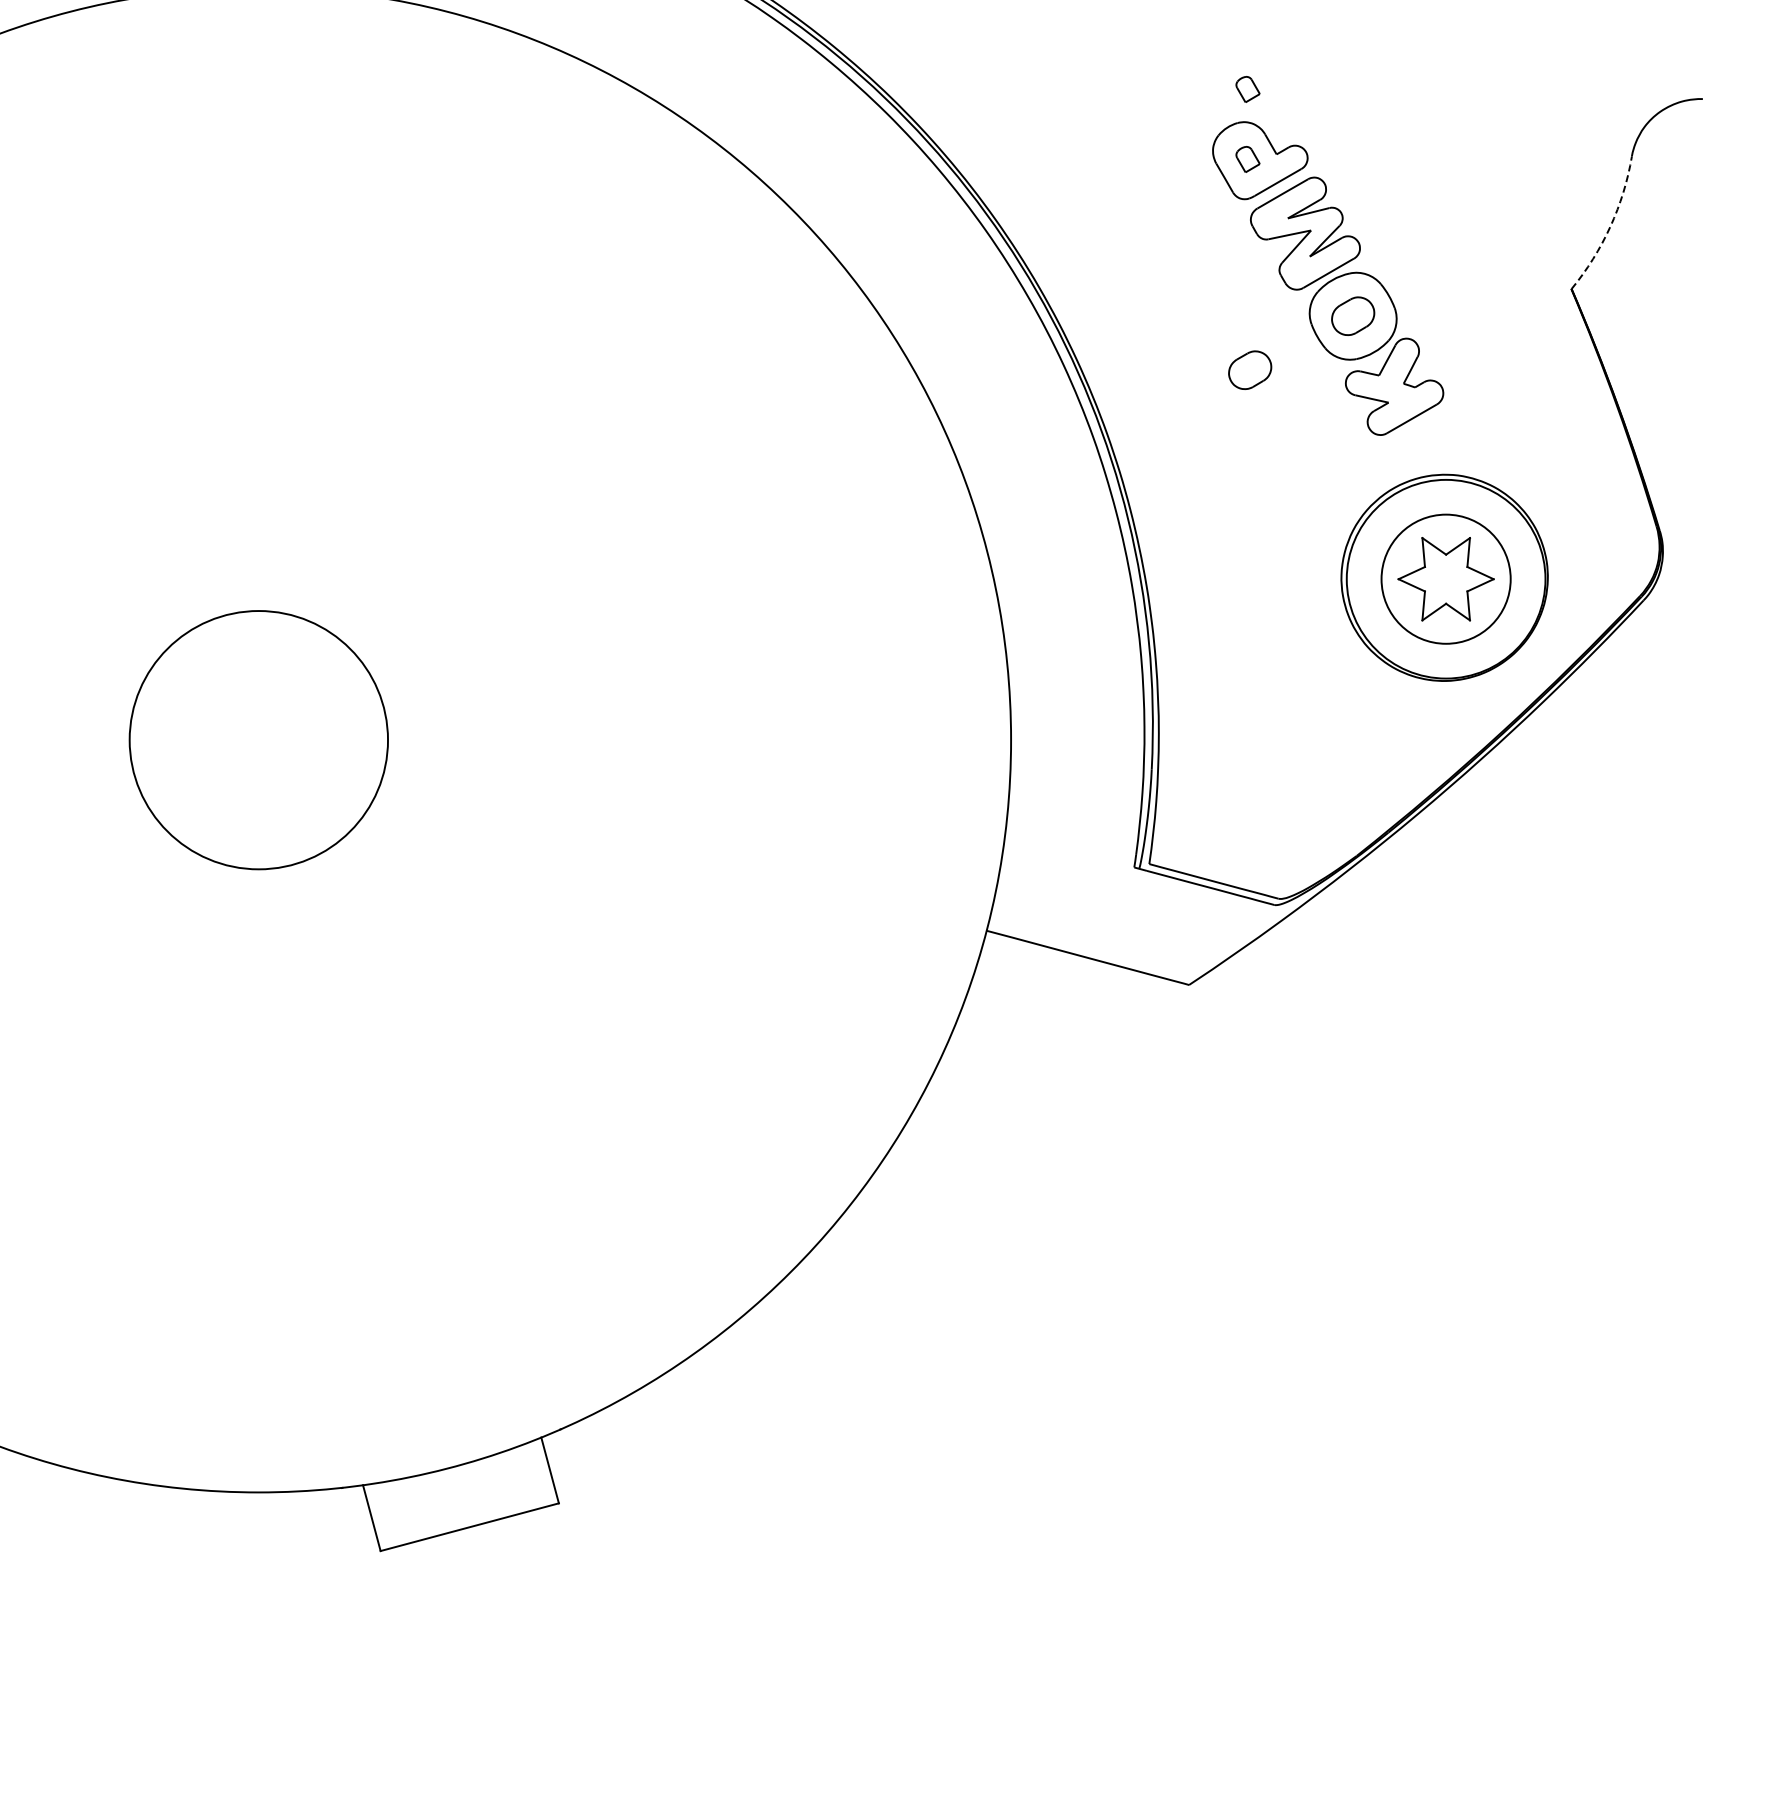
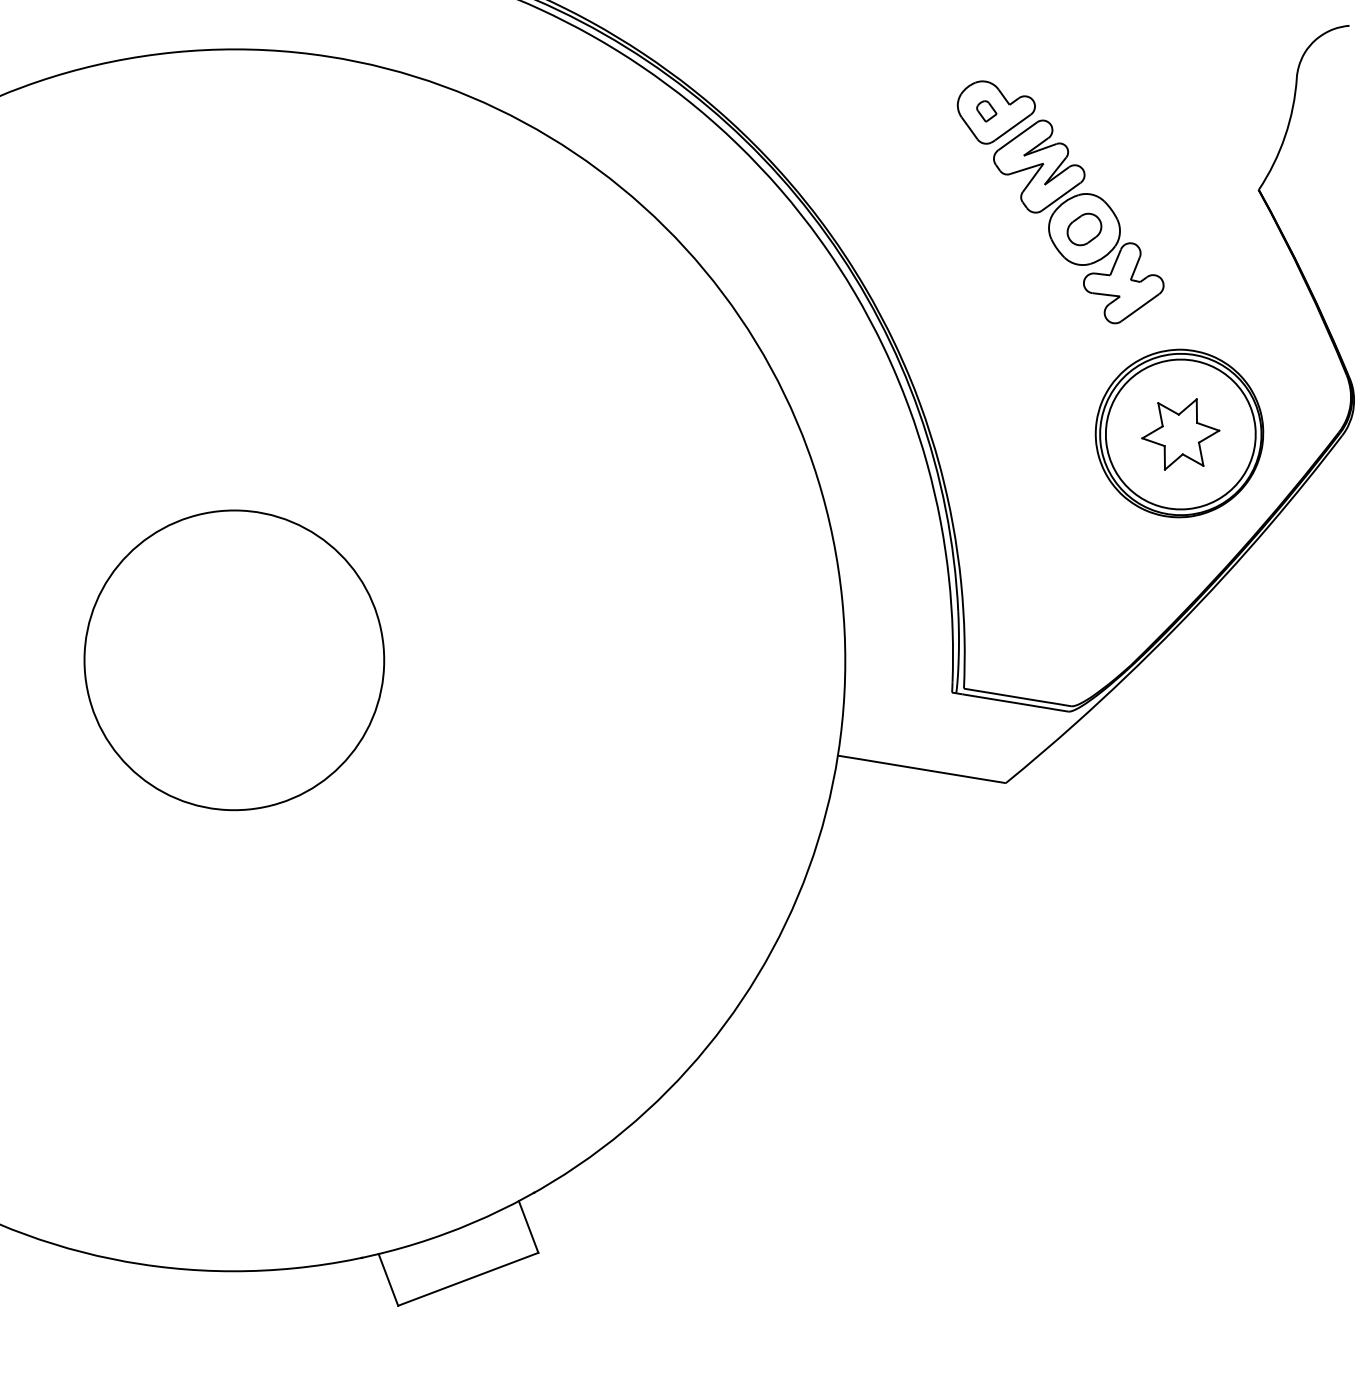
part: (1247, 89) -> (980, 54), removed
arc: (1610, 226) -> (1285, 136), dashed -> solid
part: (1250, 369) -> (1005, 280), removed
circle: (1445, 578) -> (1180, 433), size x1.43
circle: (258, 739) -> (234, 659), size x1.43

